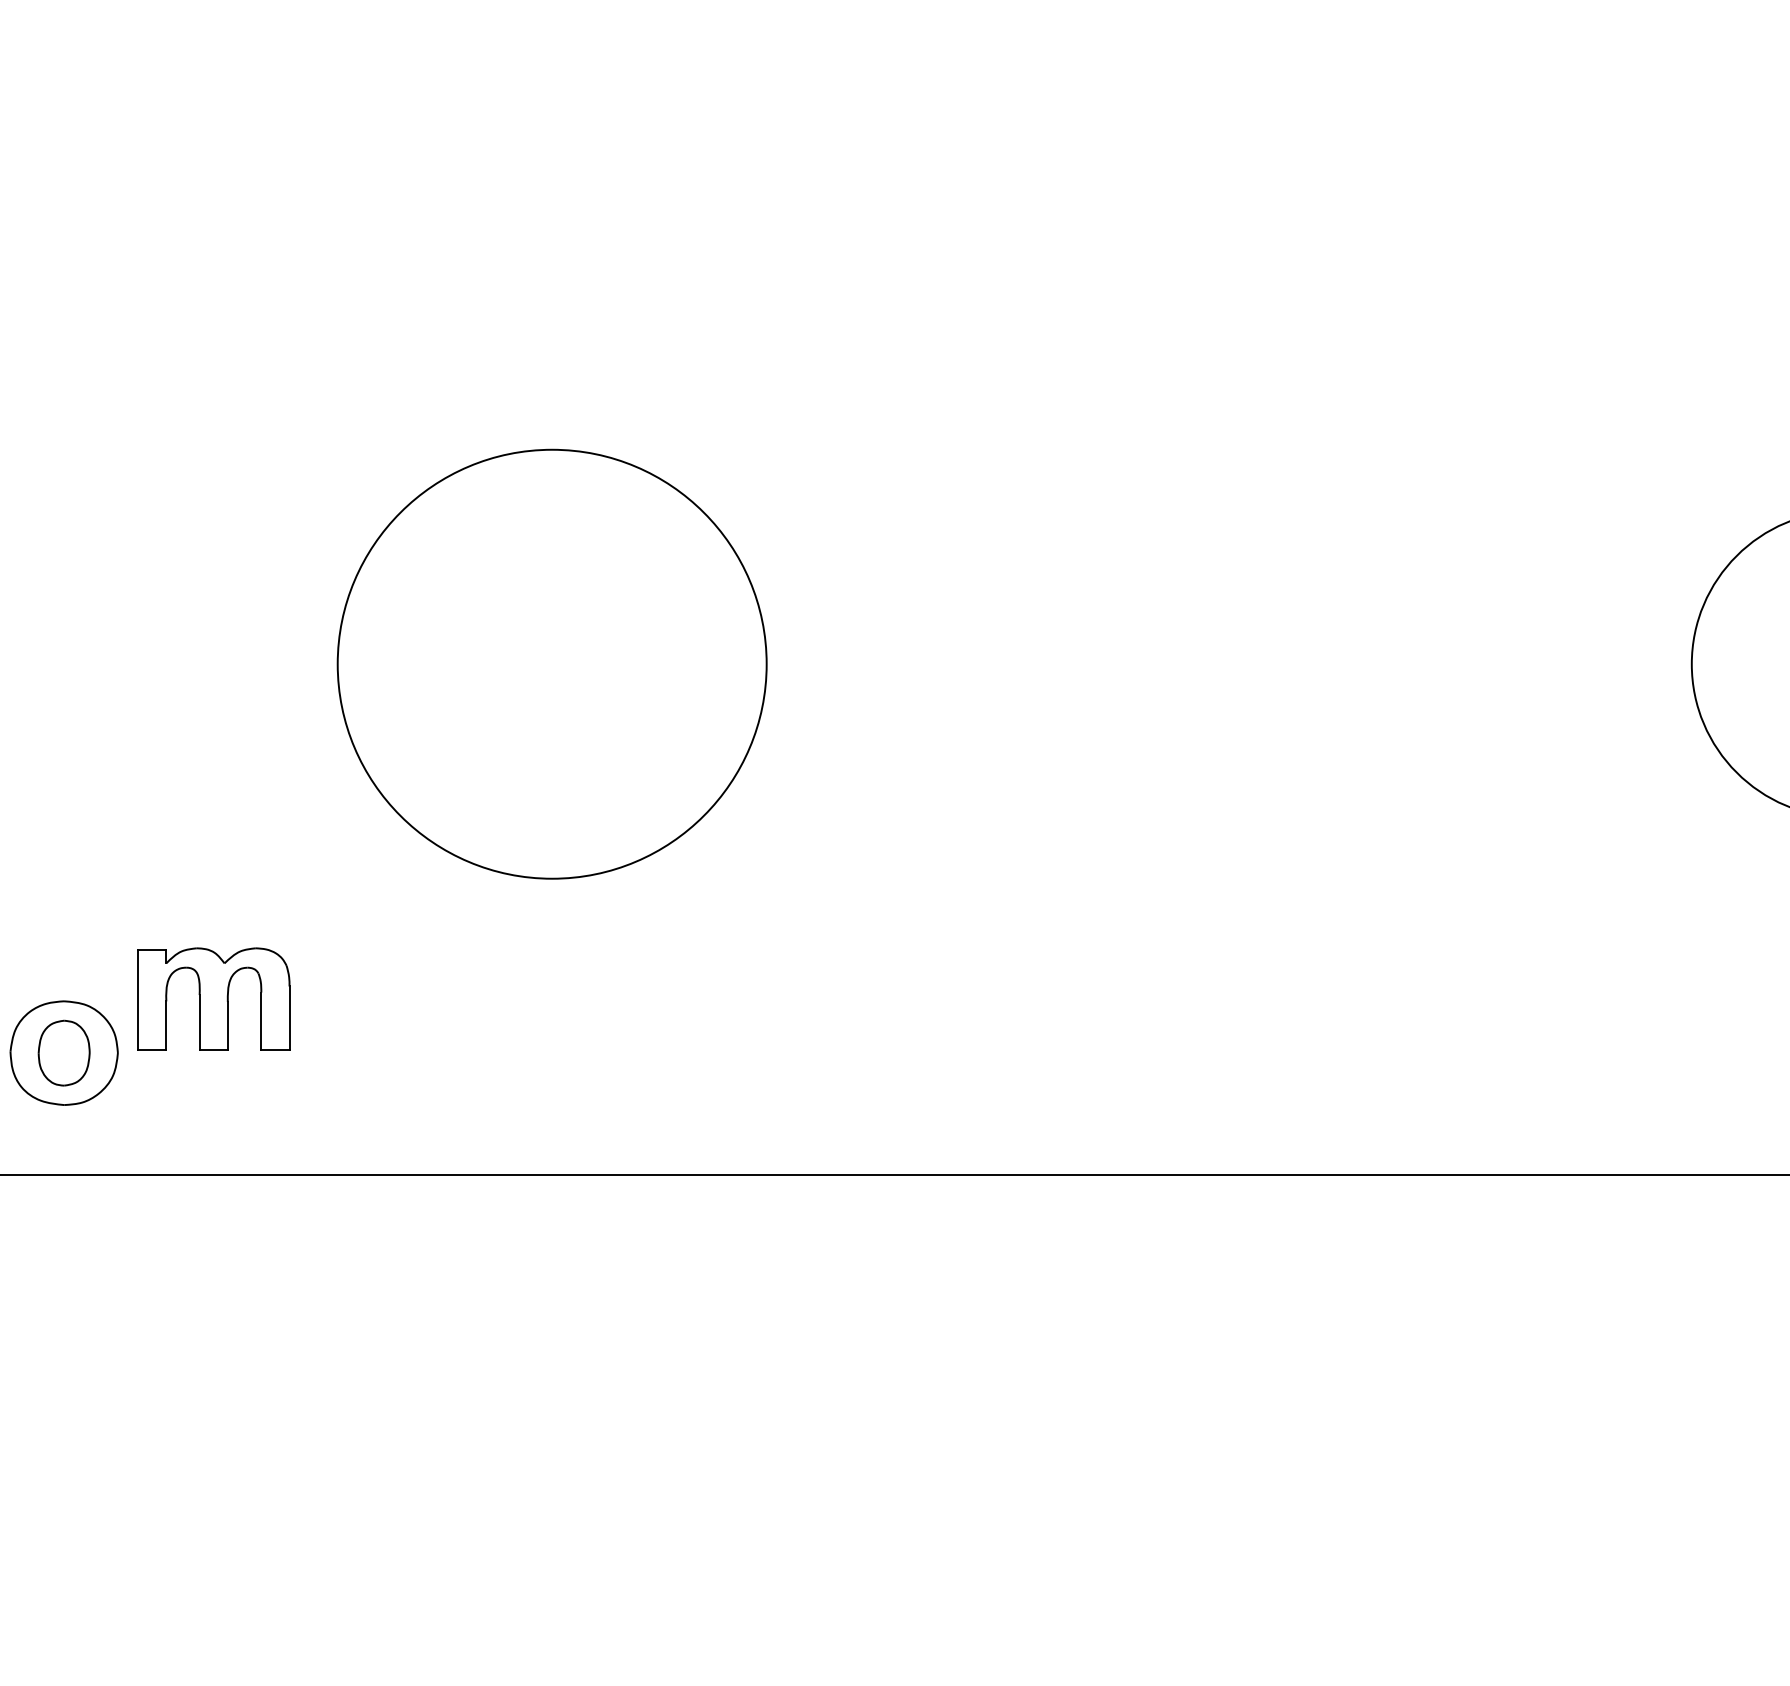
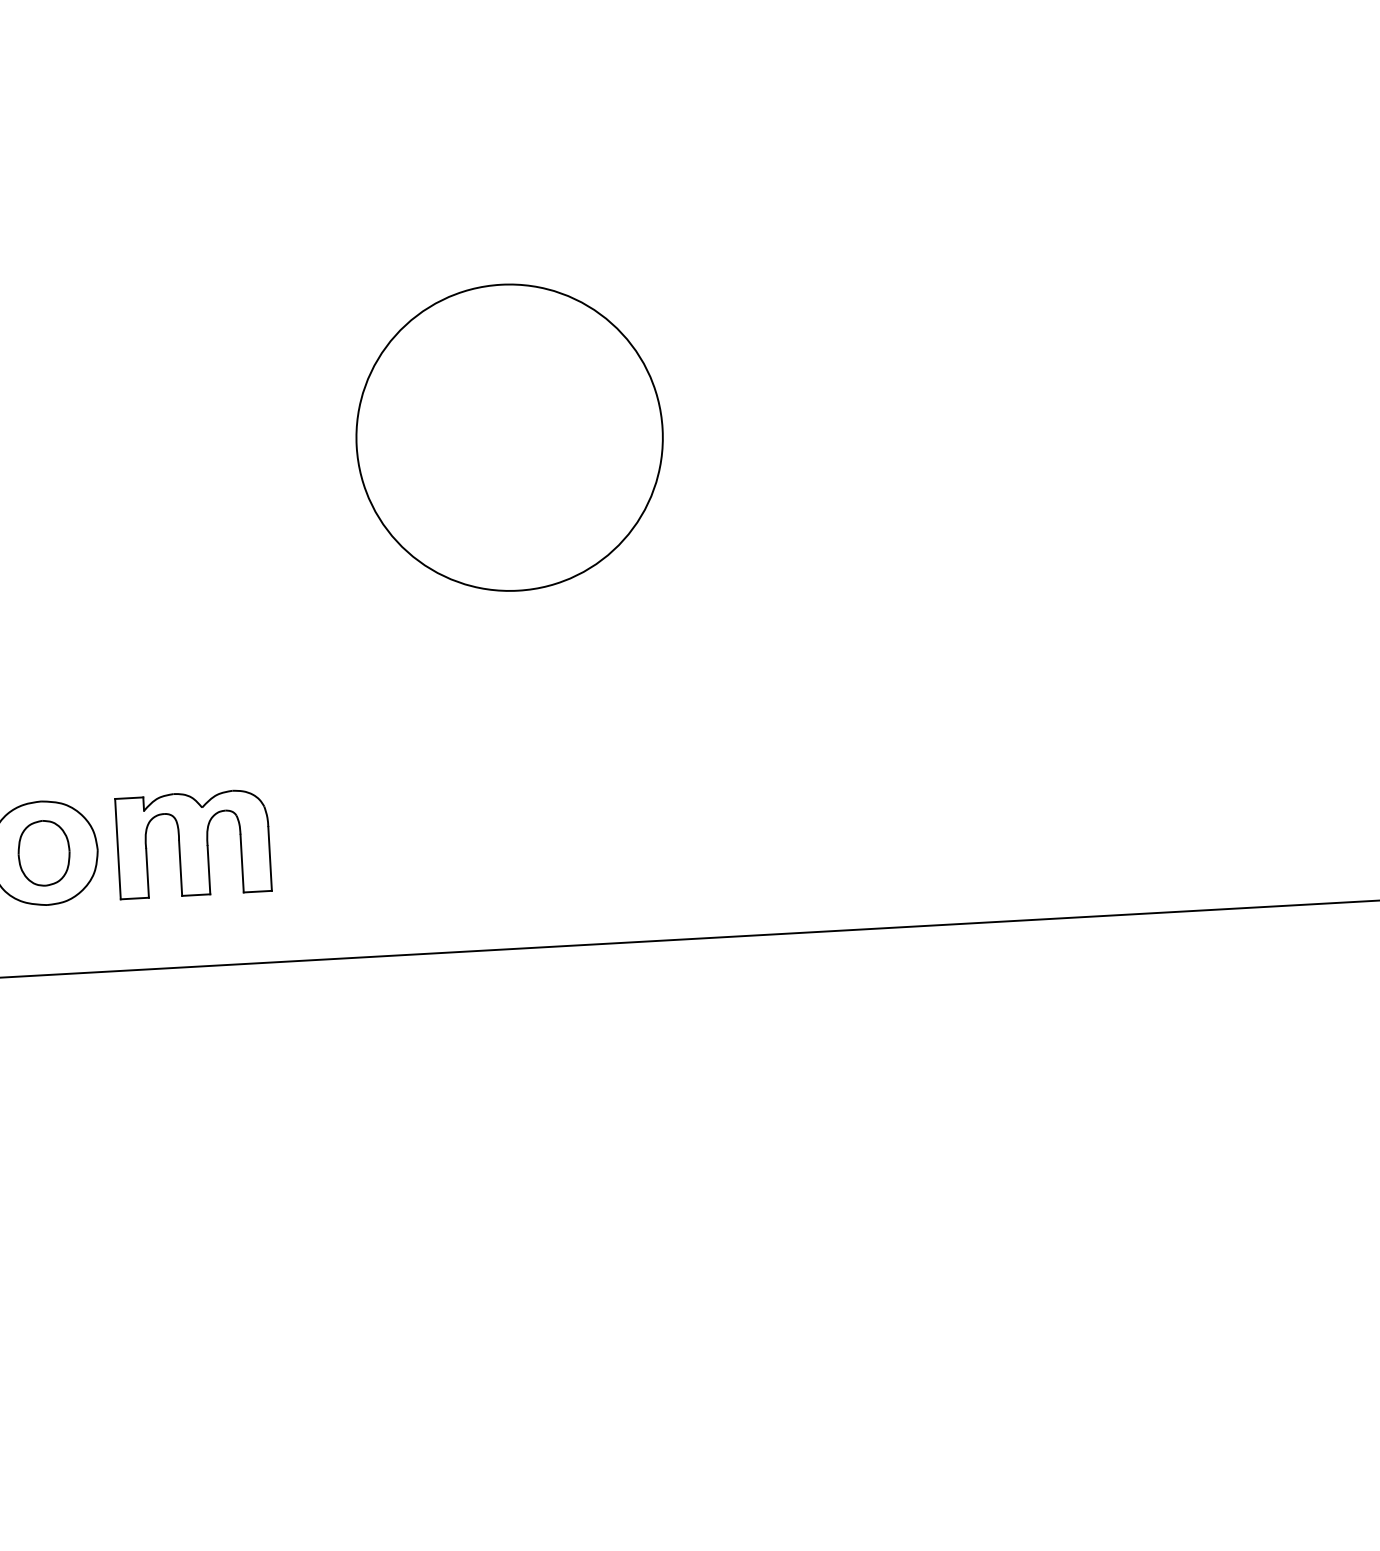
circle: (552, 664) -> (509, 437), size x0.71
part: (213, 998) -> (193, 843), moved

